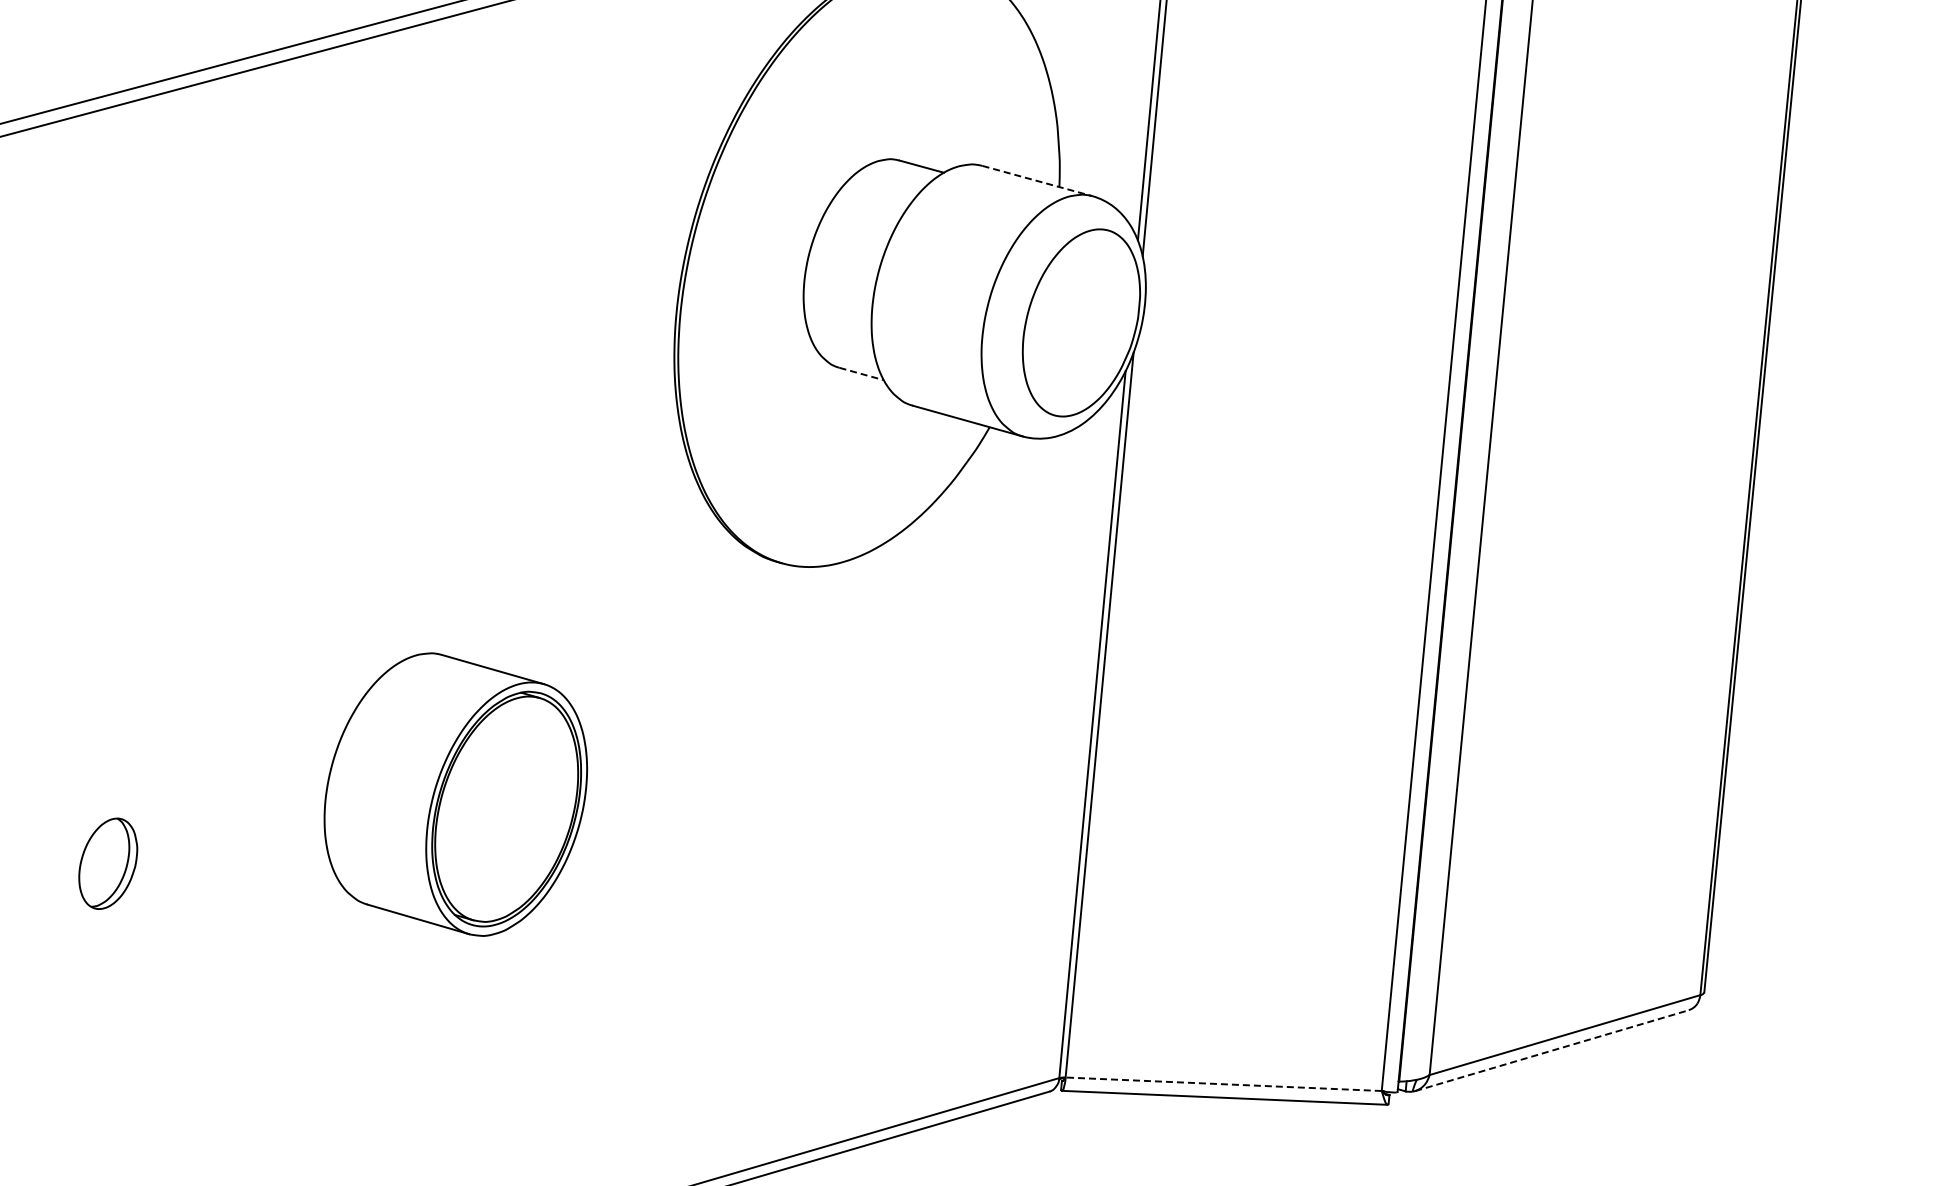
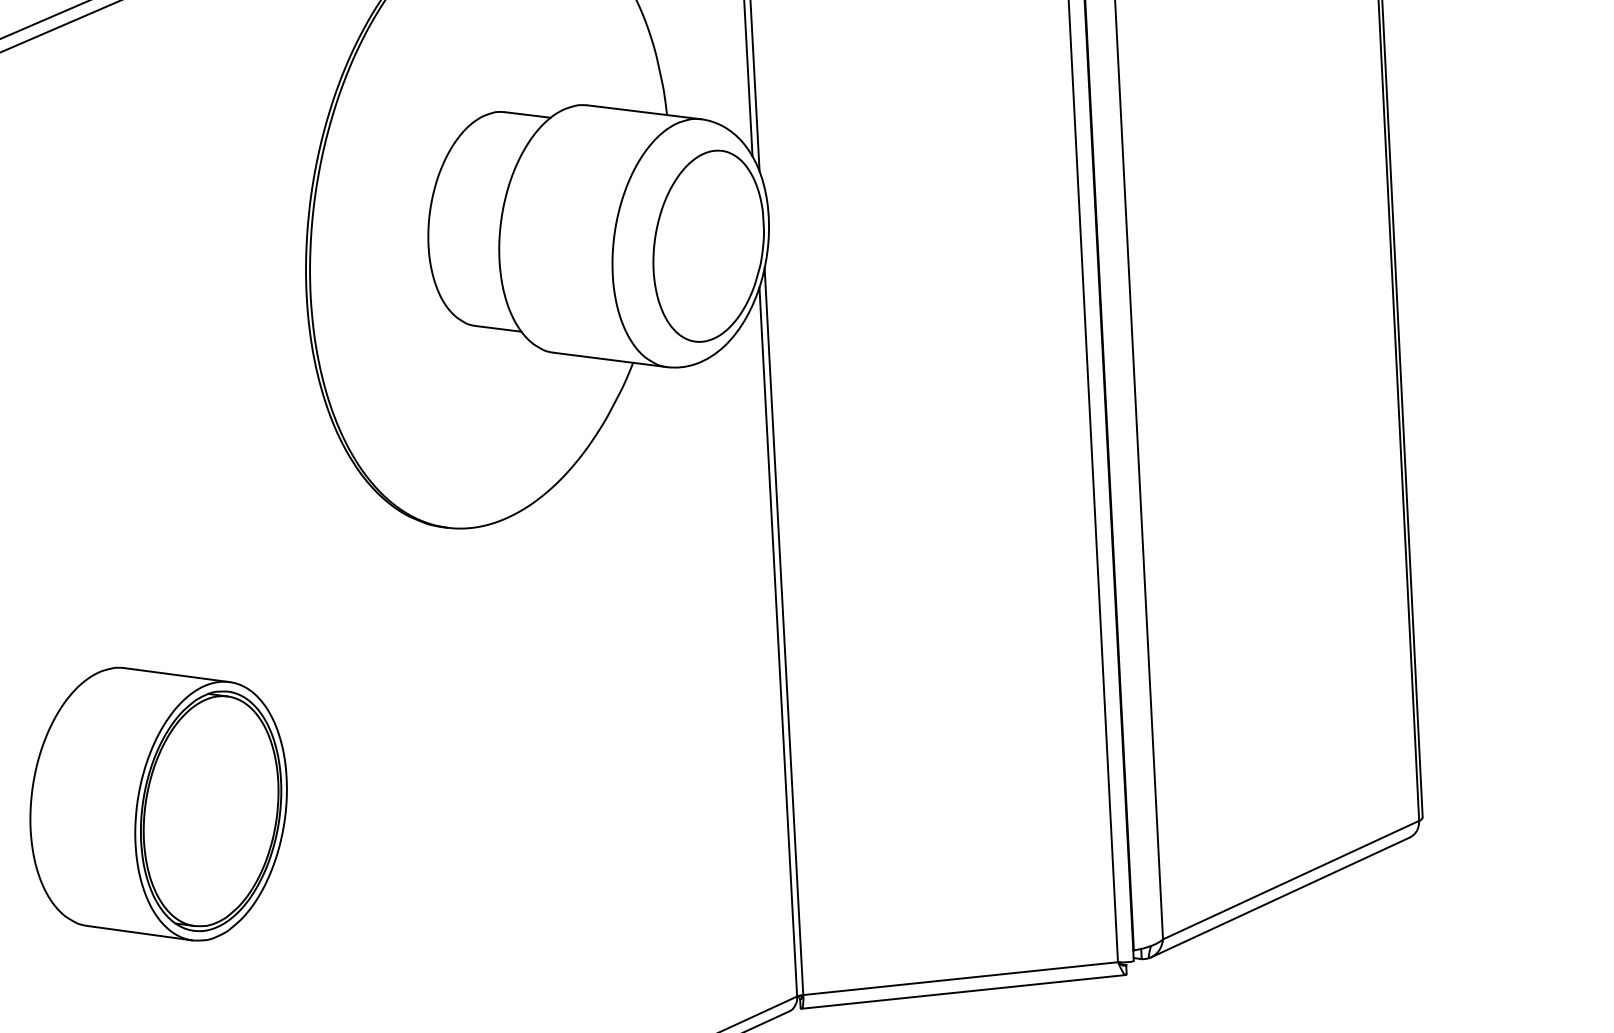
line: (1038, 181) -> (645, 112), dashed -> solid
line: (861, 374) -> (498, 329), dashed -> solid
line: (1552, 1050) -> (1280, 897), dashed -> solid
line: (1223, 1084) -> (960, 978), dashed -> solid

